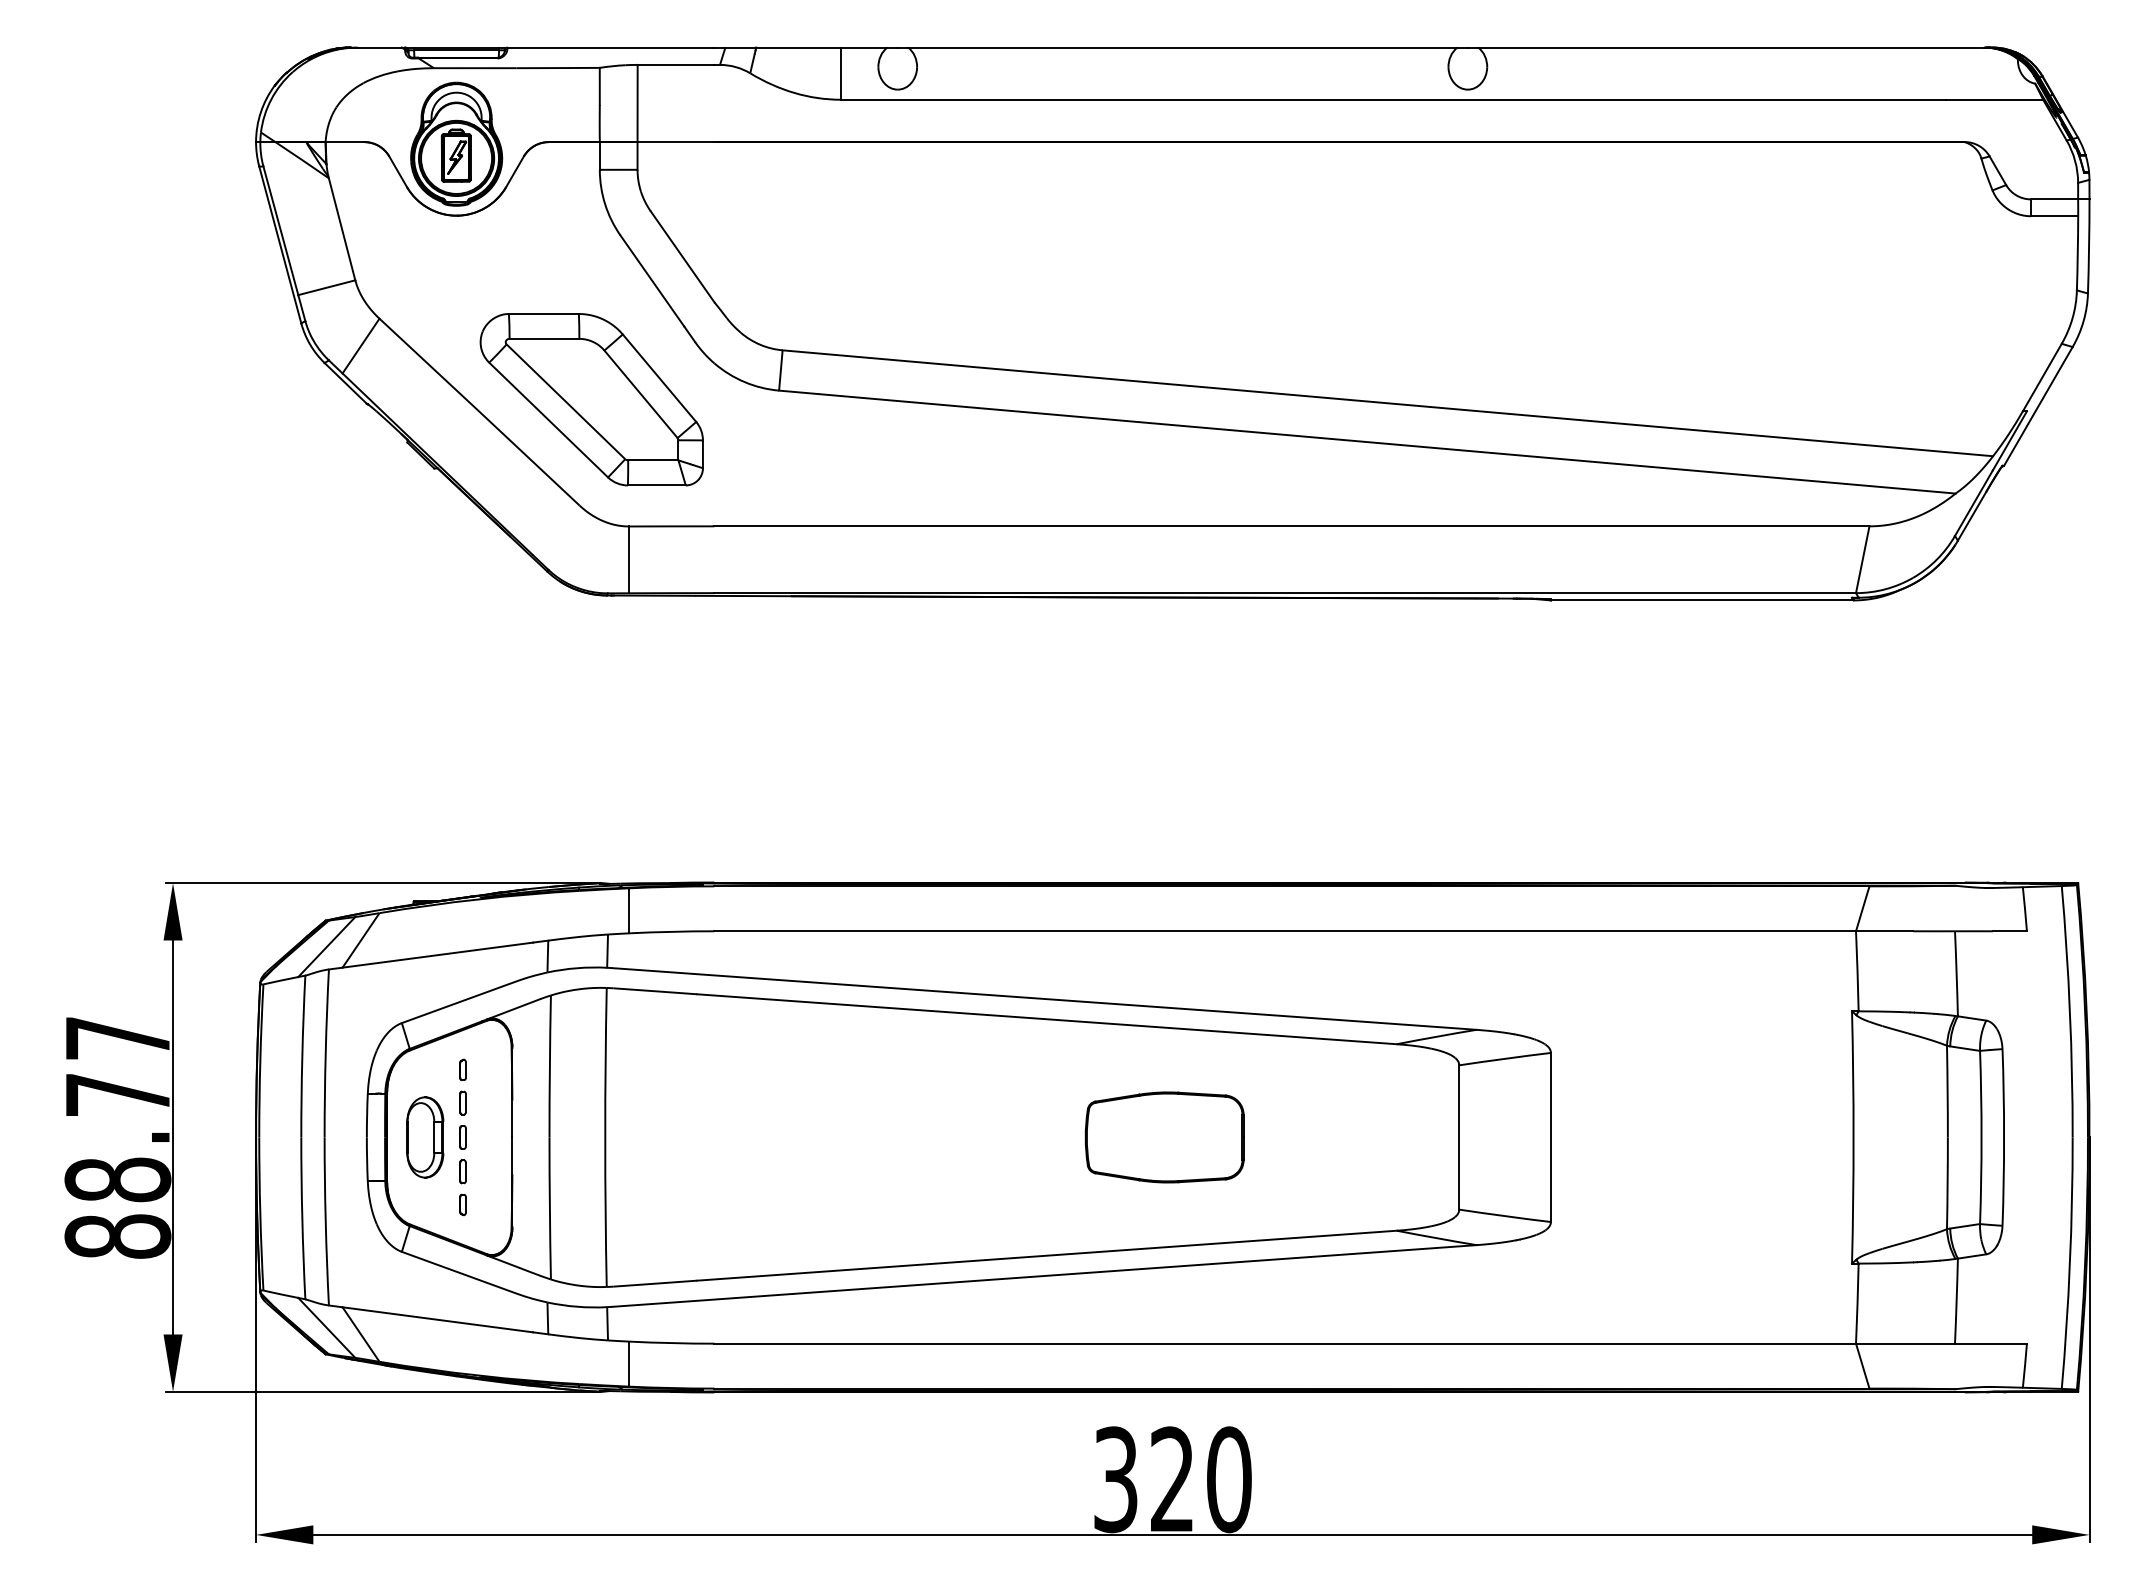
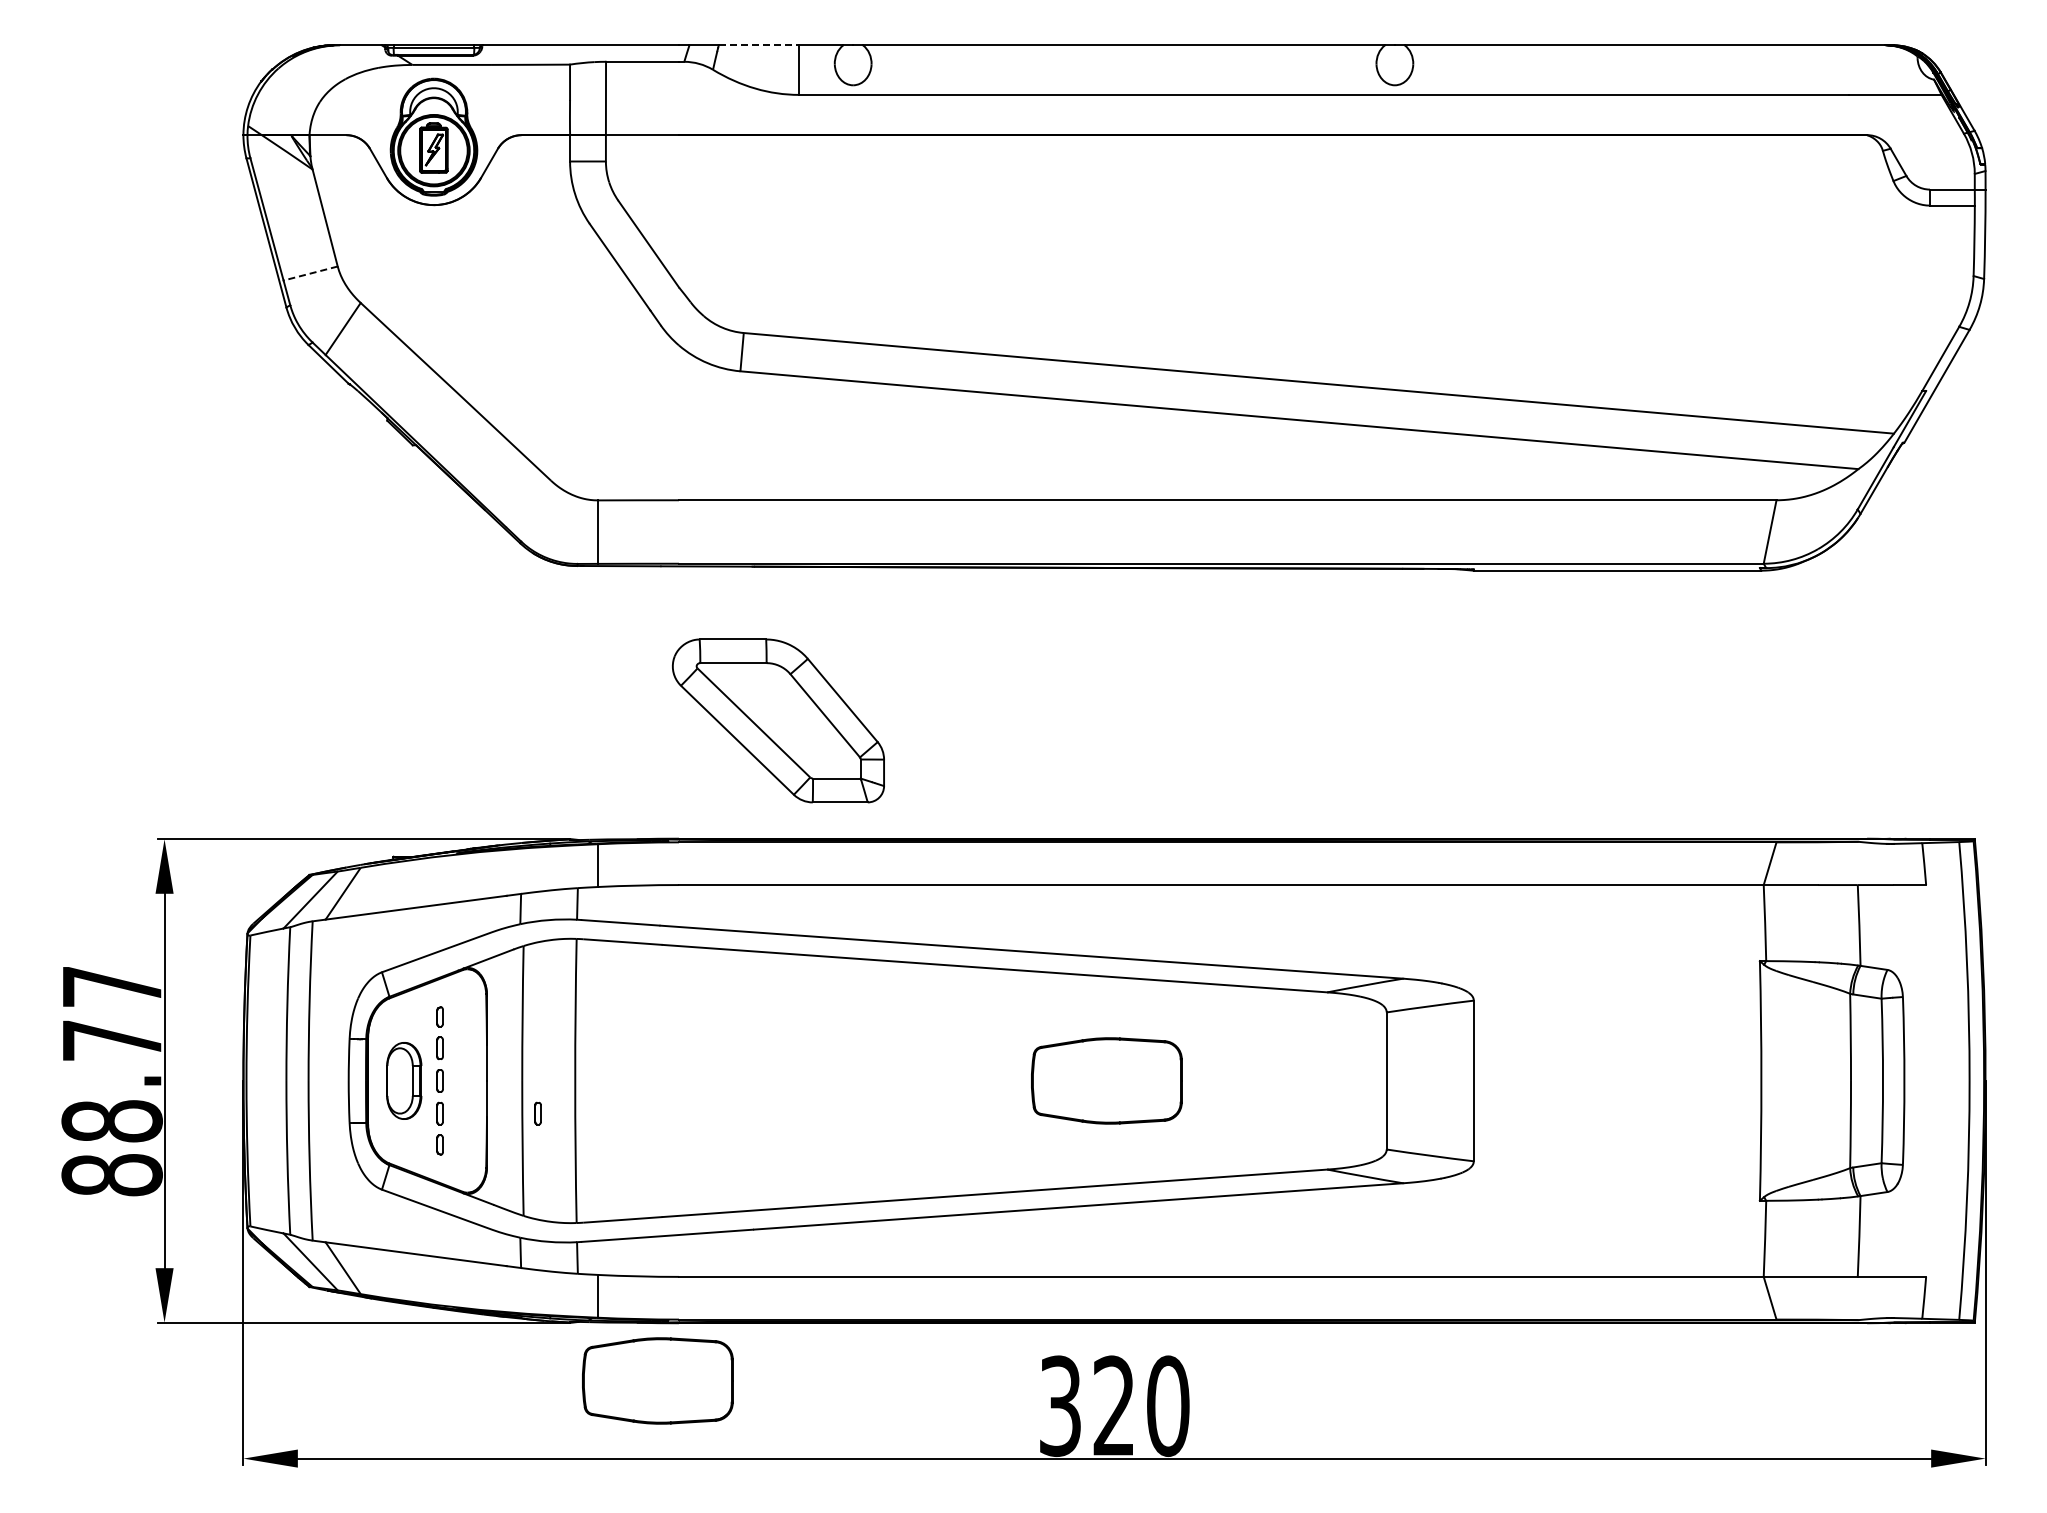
line: (799, 47) -> (759, 45), solid -> dashed
line: (326, 287) -> (310, 273), solid -> dashed
part: (591, 399) -> (778, 720), moved
part: (565, 1171) -> (537, 1113), added
part: (691, 1452) -> (657, 1380), added

